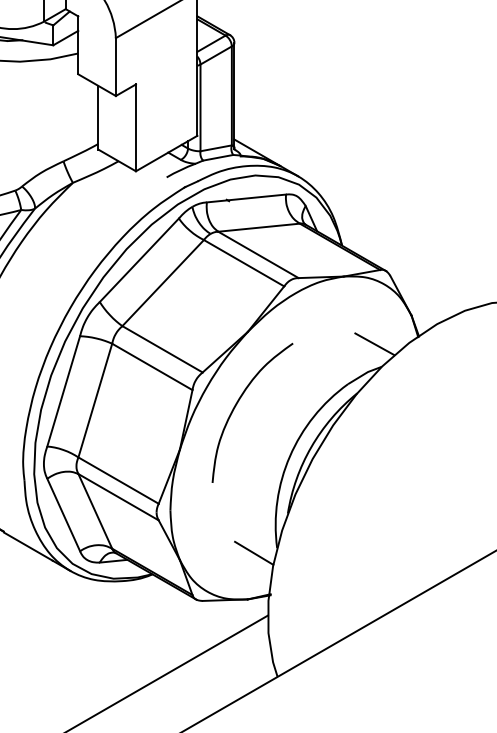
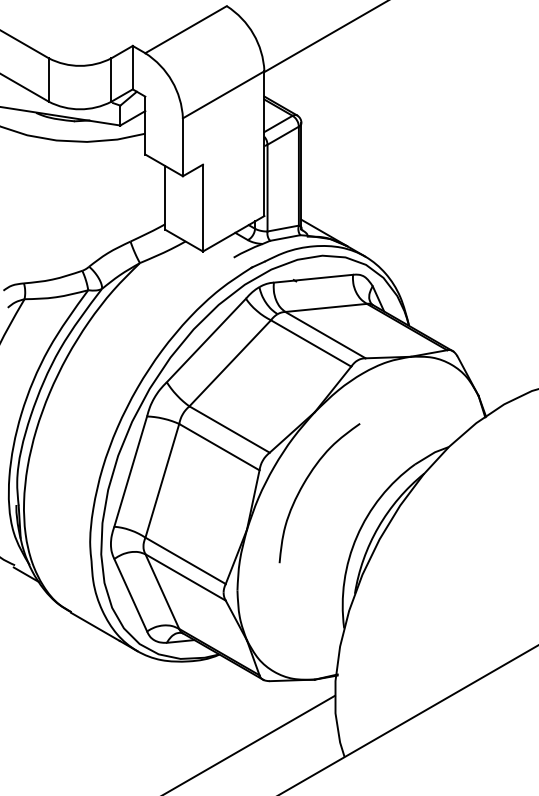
line: (374, 344) -> (441, 424), removed
line: (254, 553) -> (321, 633), removed

